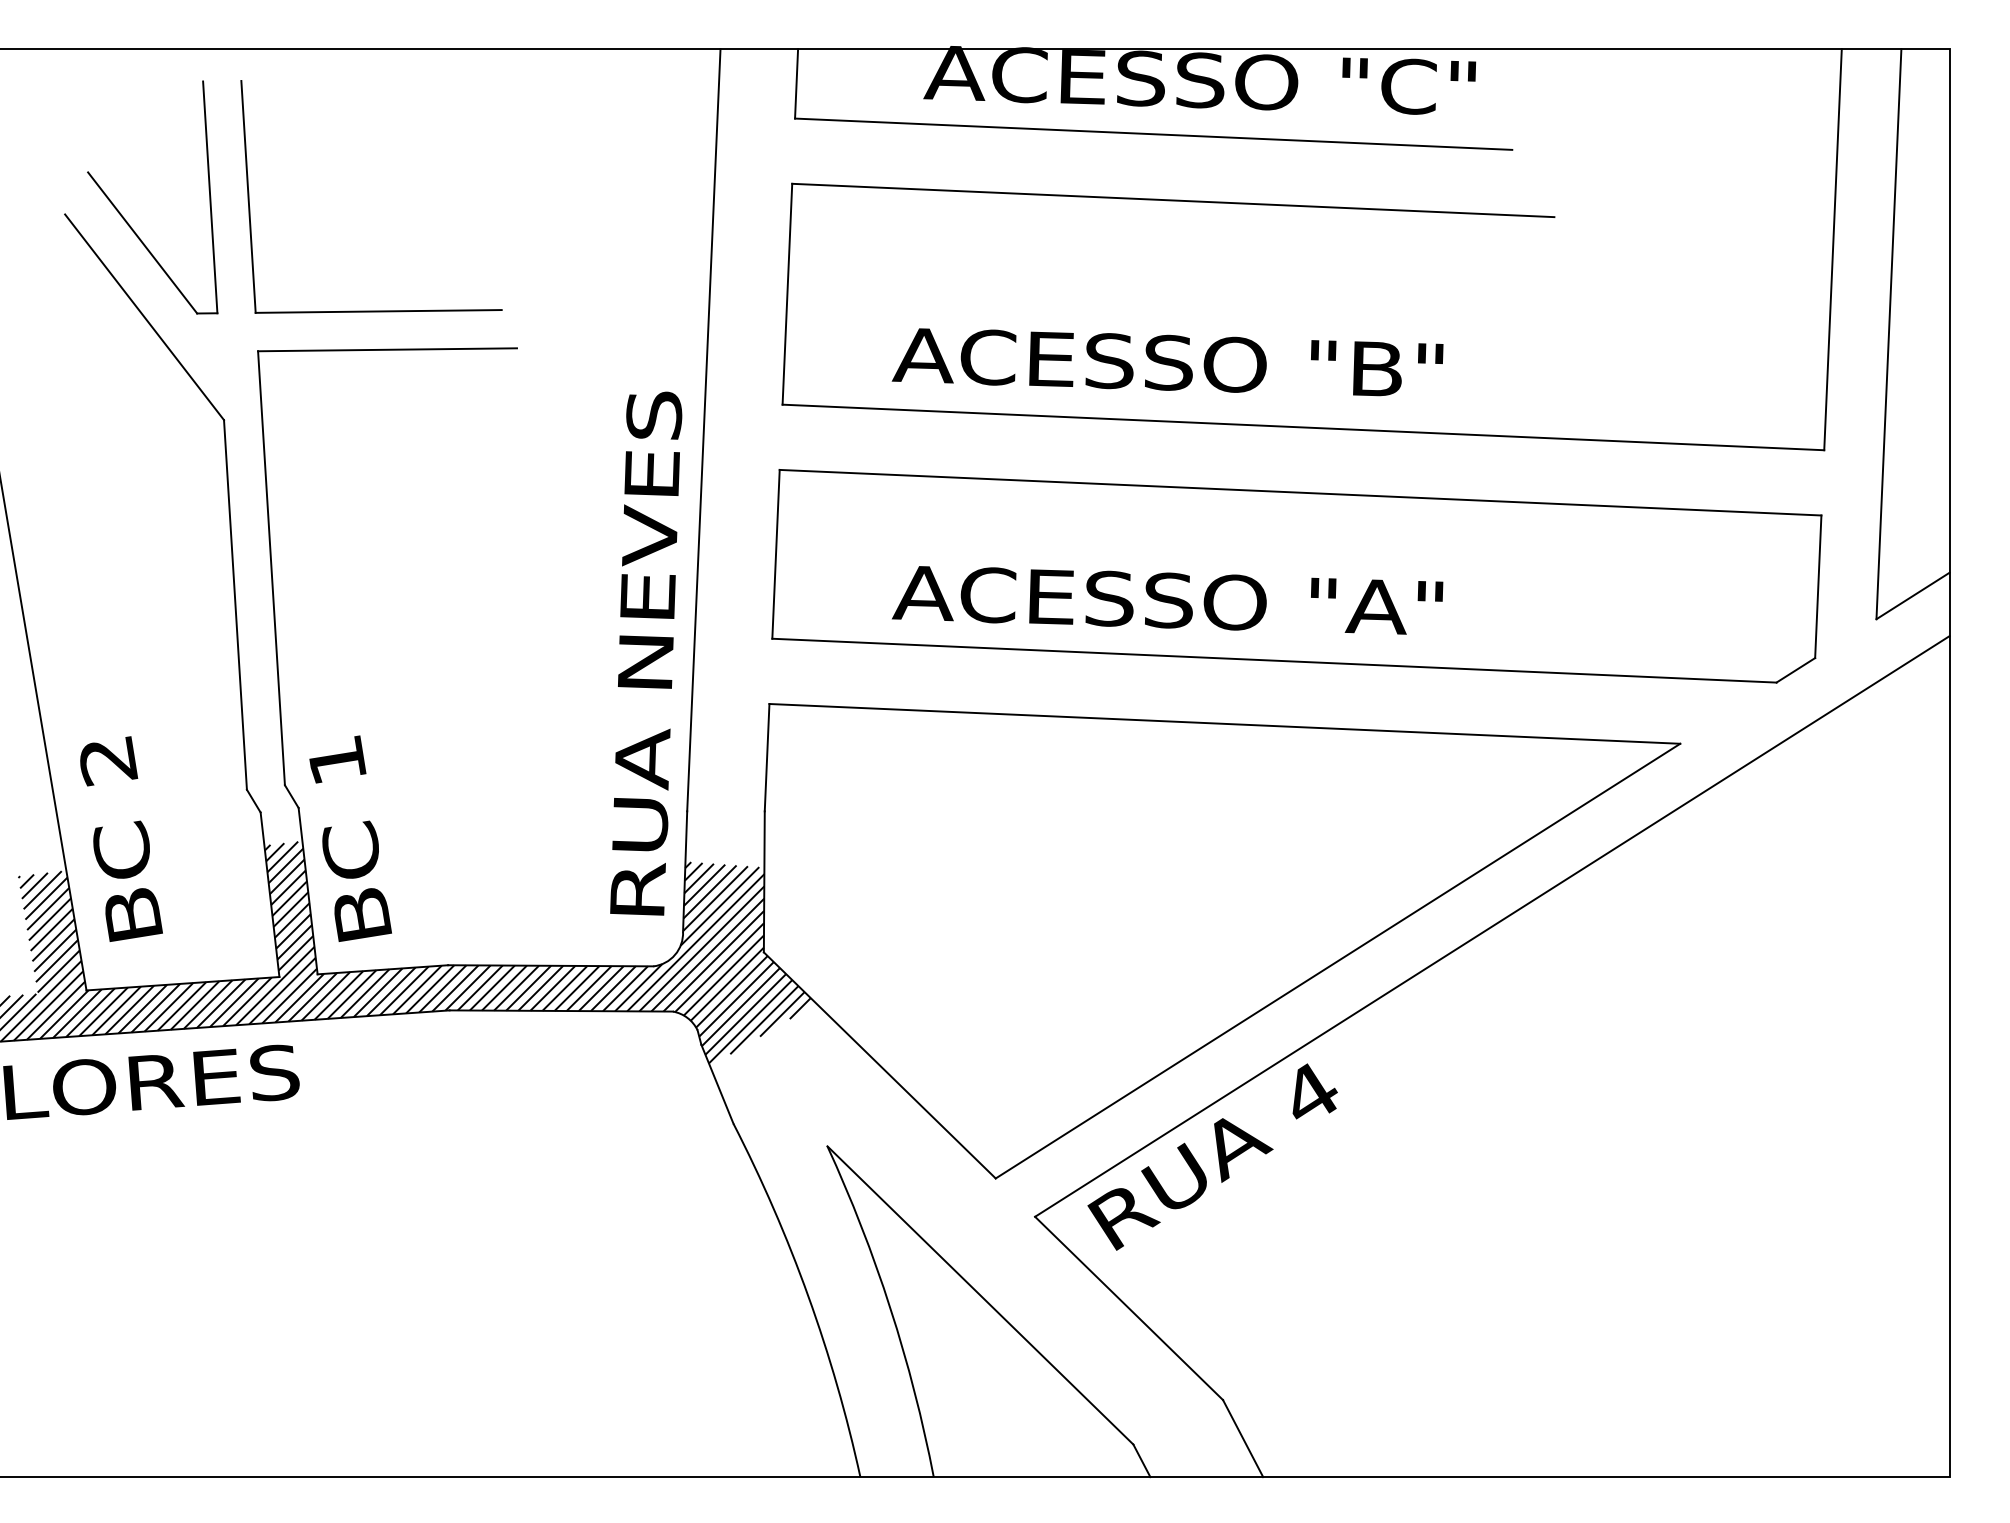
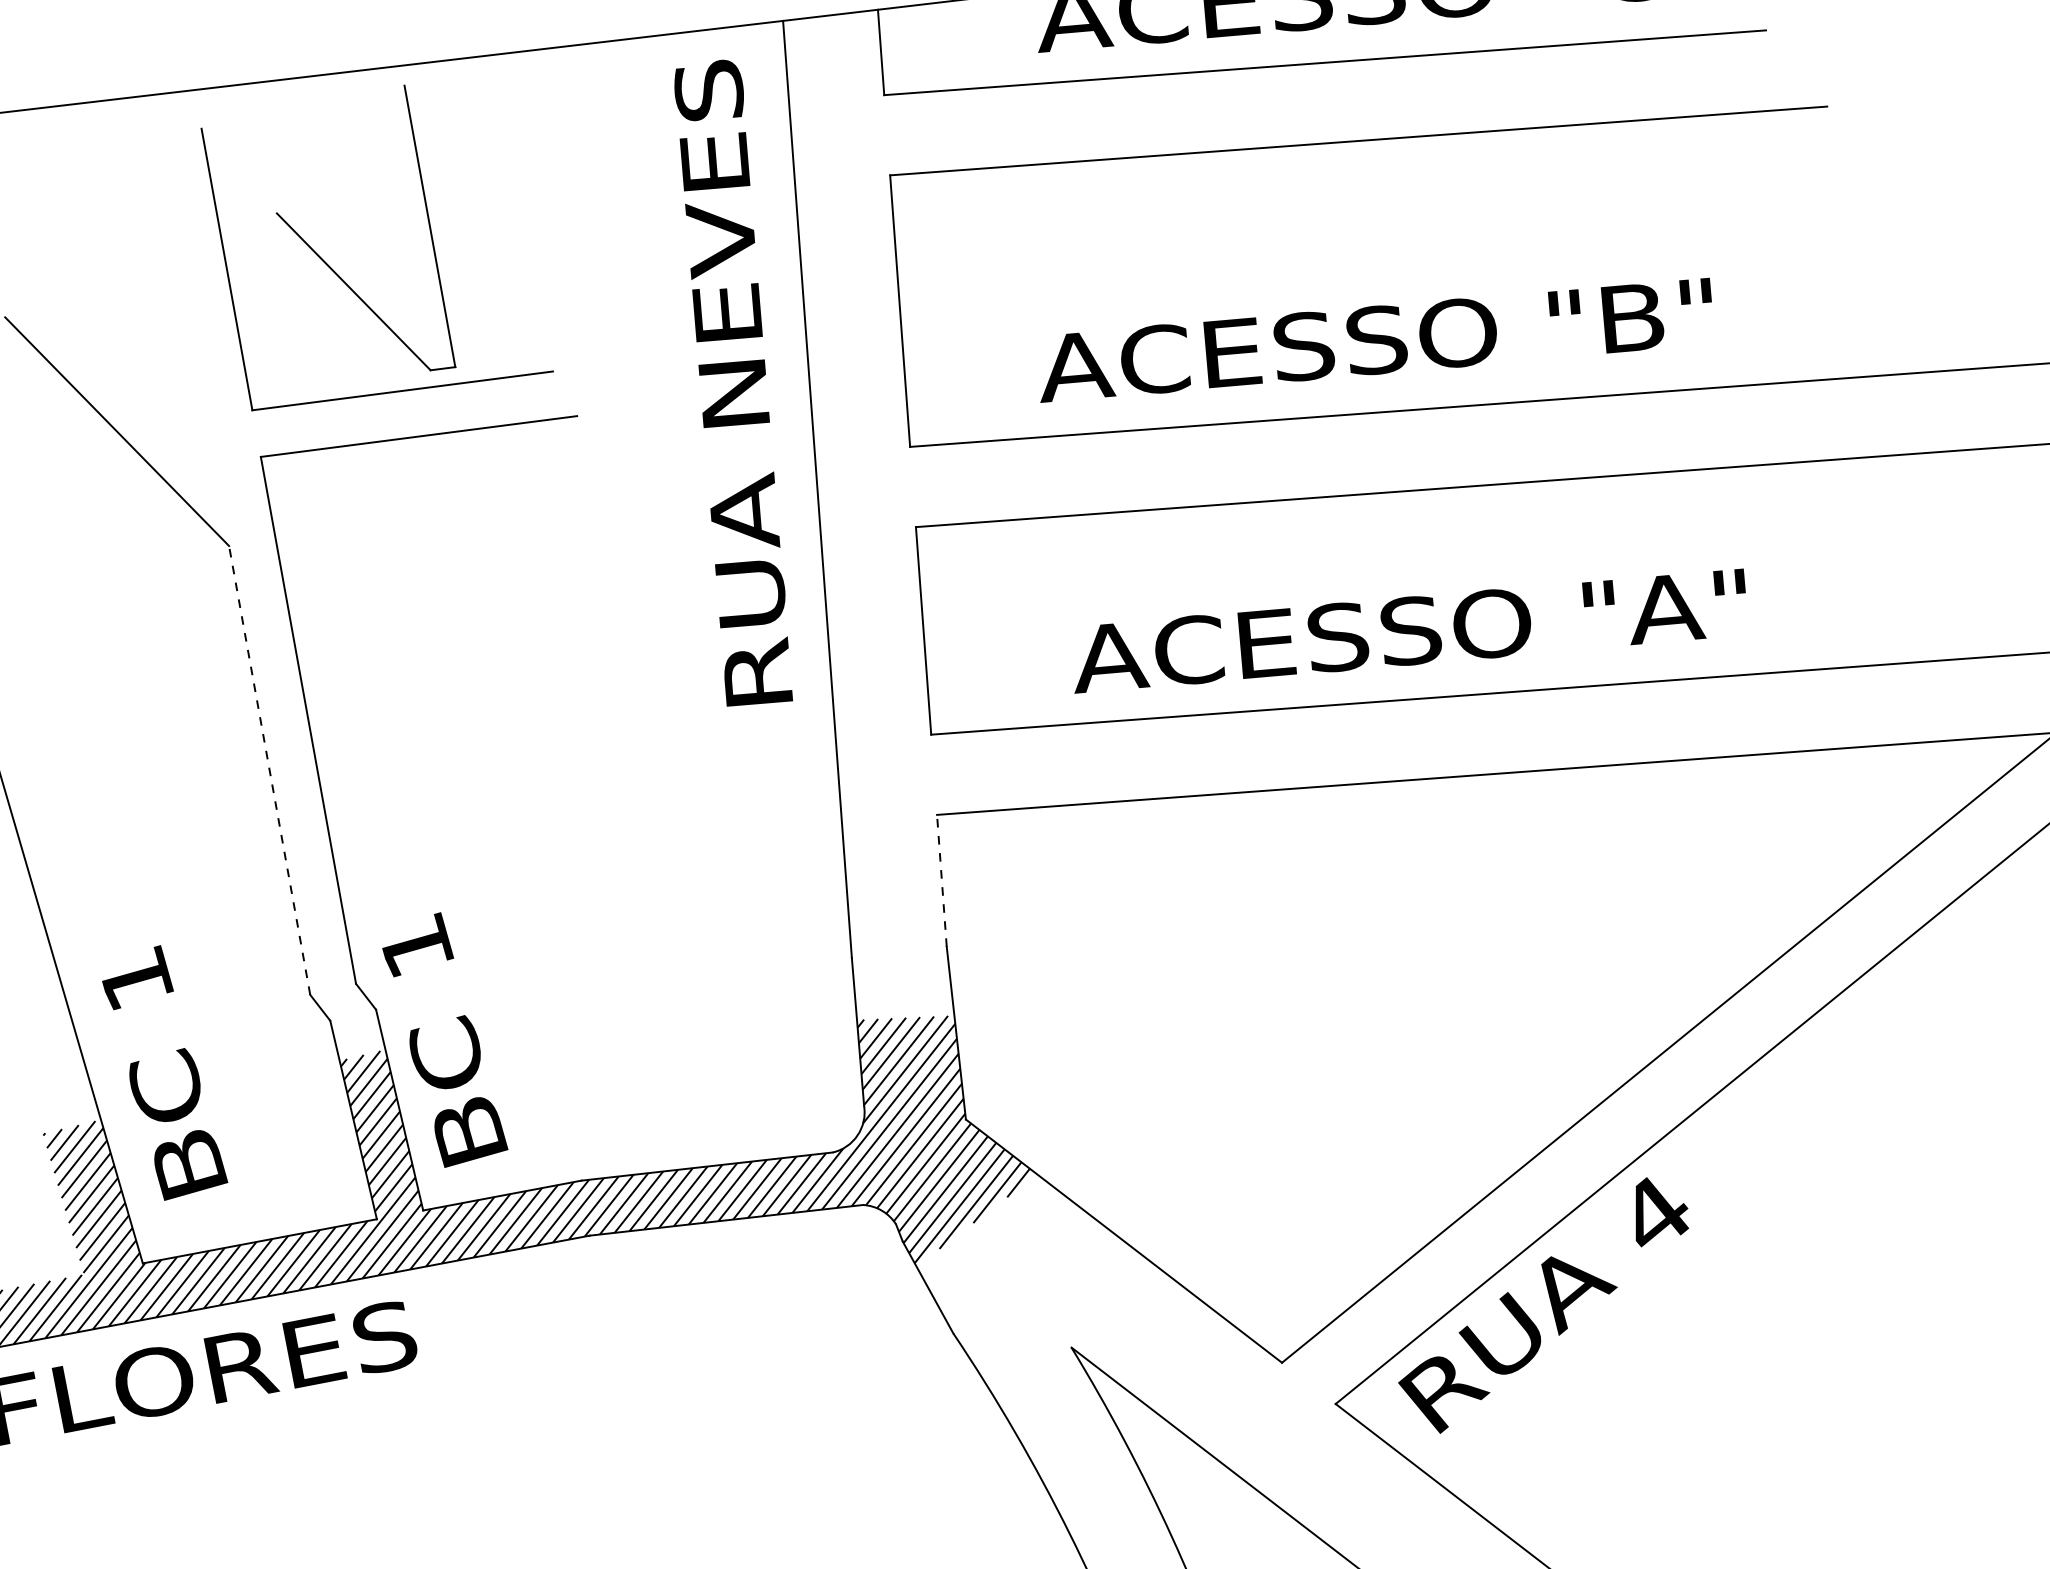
part: (124, 217) -> (327, 263), moved
line: (235, 604) -> (269, 769), solid -> dashed
text: (646, 653) -> (733, 383), moved
line: (767, 757) -> (942, 880), solid -> dashed
text: (109, 760) -> (137, 978), 2 -> 1

